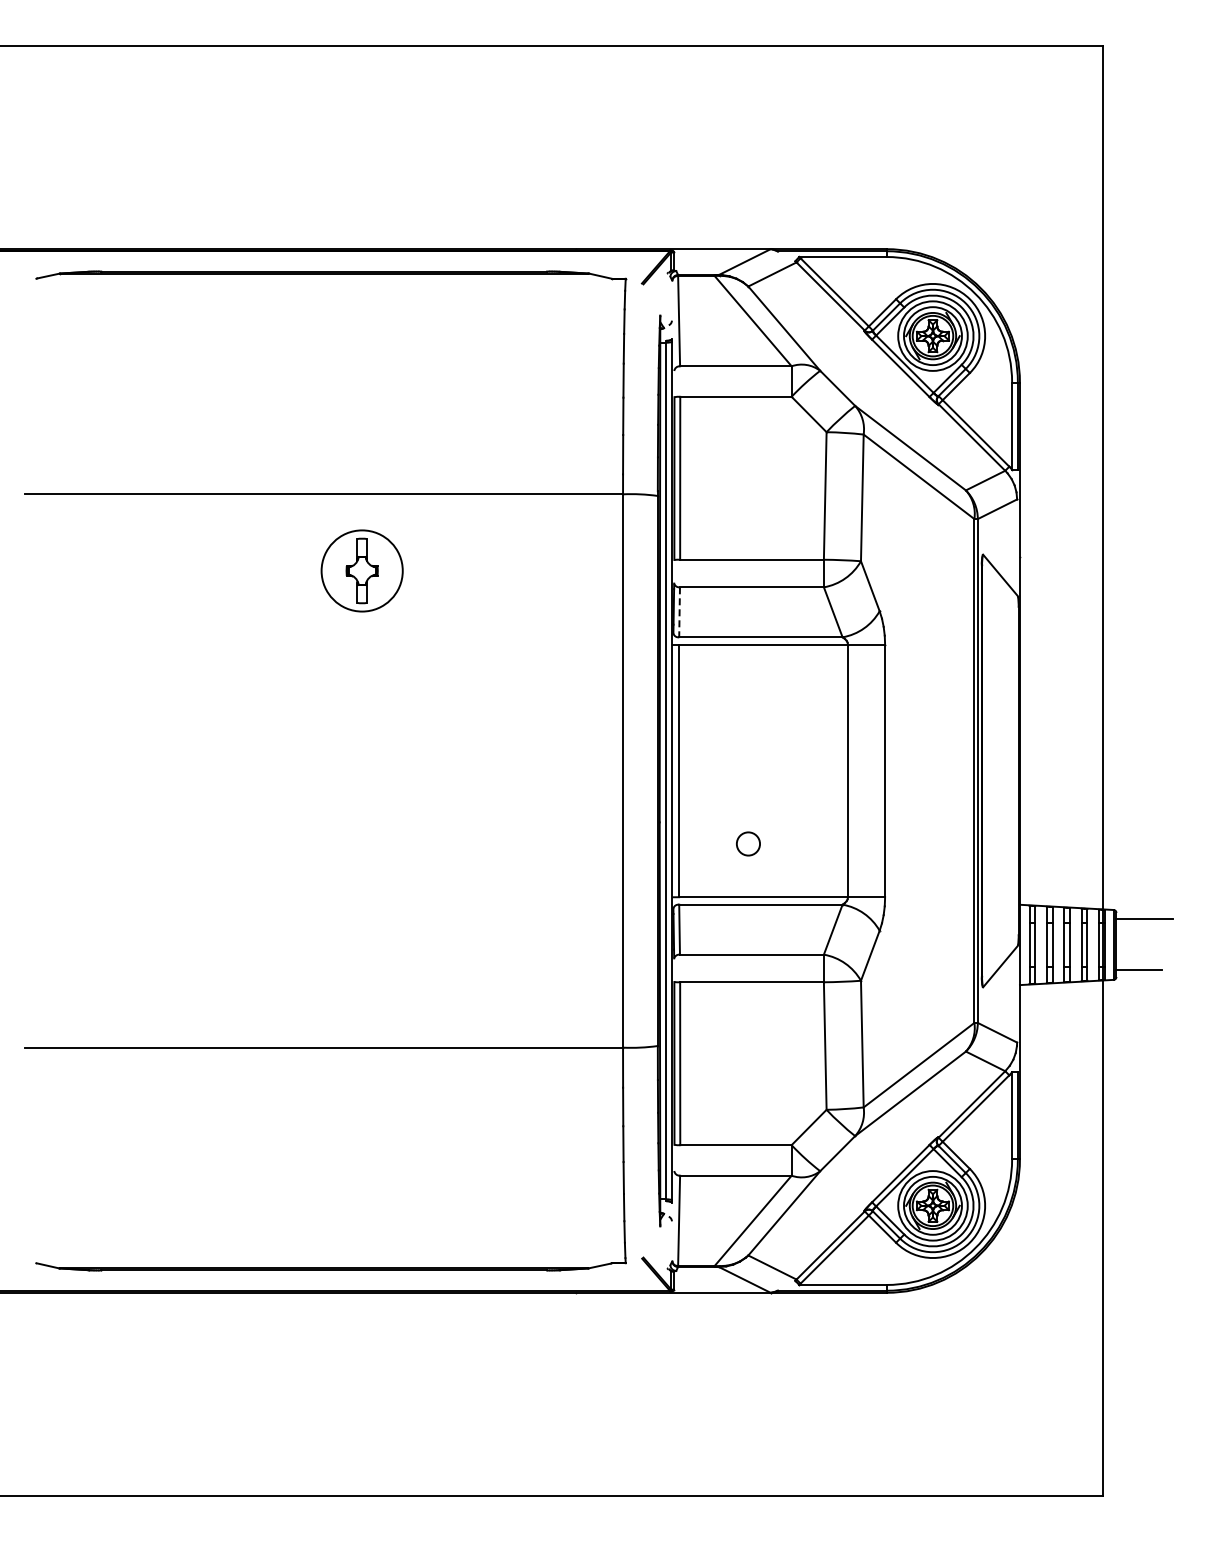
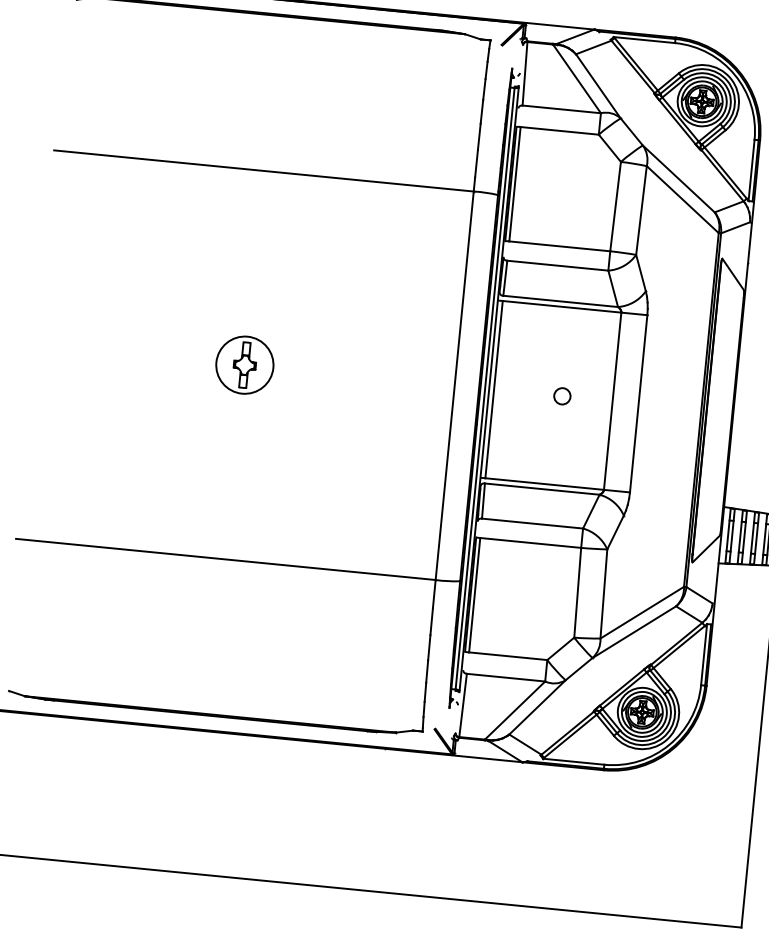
part: (361, 570) -> (244, 364), moved
line: (679, 612) -> (505, 278), dashed -> solid
circle: (748, 843) -> (562, 395), moved

